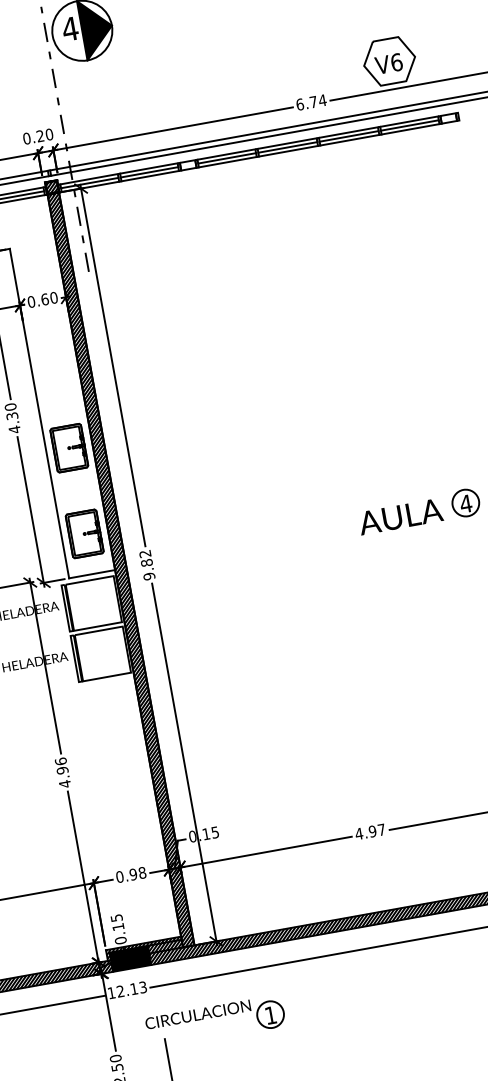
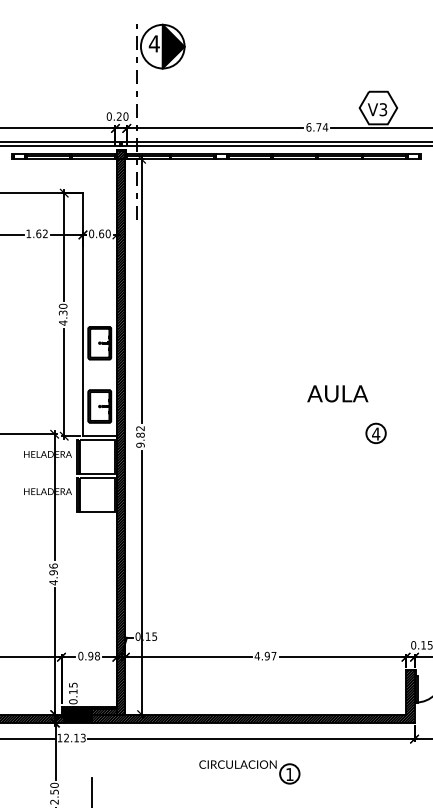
text: (396, 62) -> (383, 109), V6 -> V3
text: (400, 516) -> (337, 393), moved
part: (215, 1022) -> (249, 772), moved

